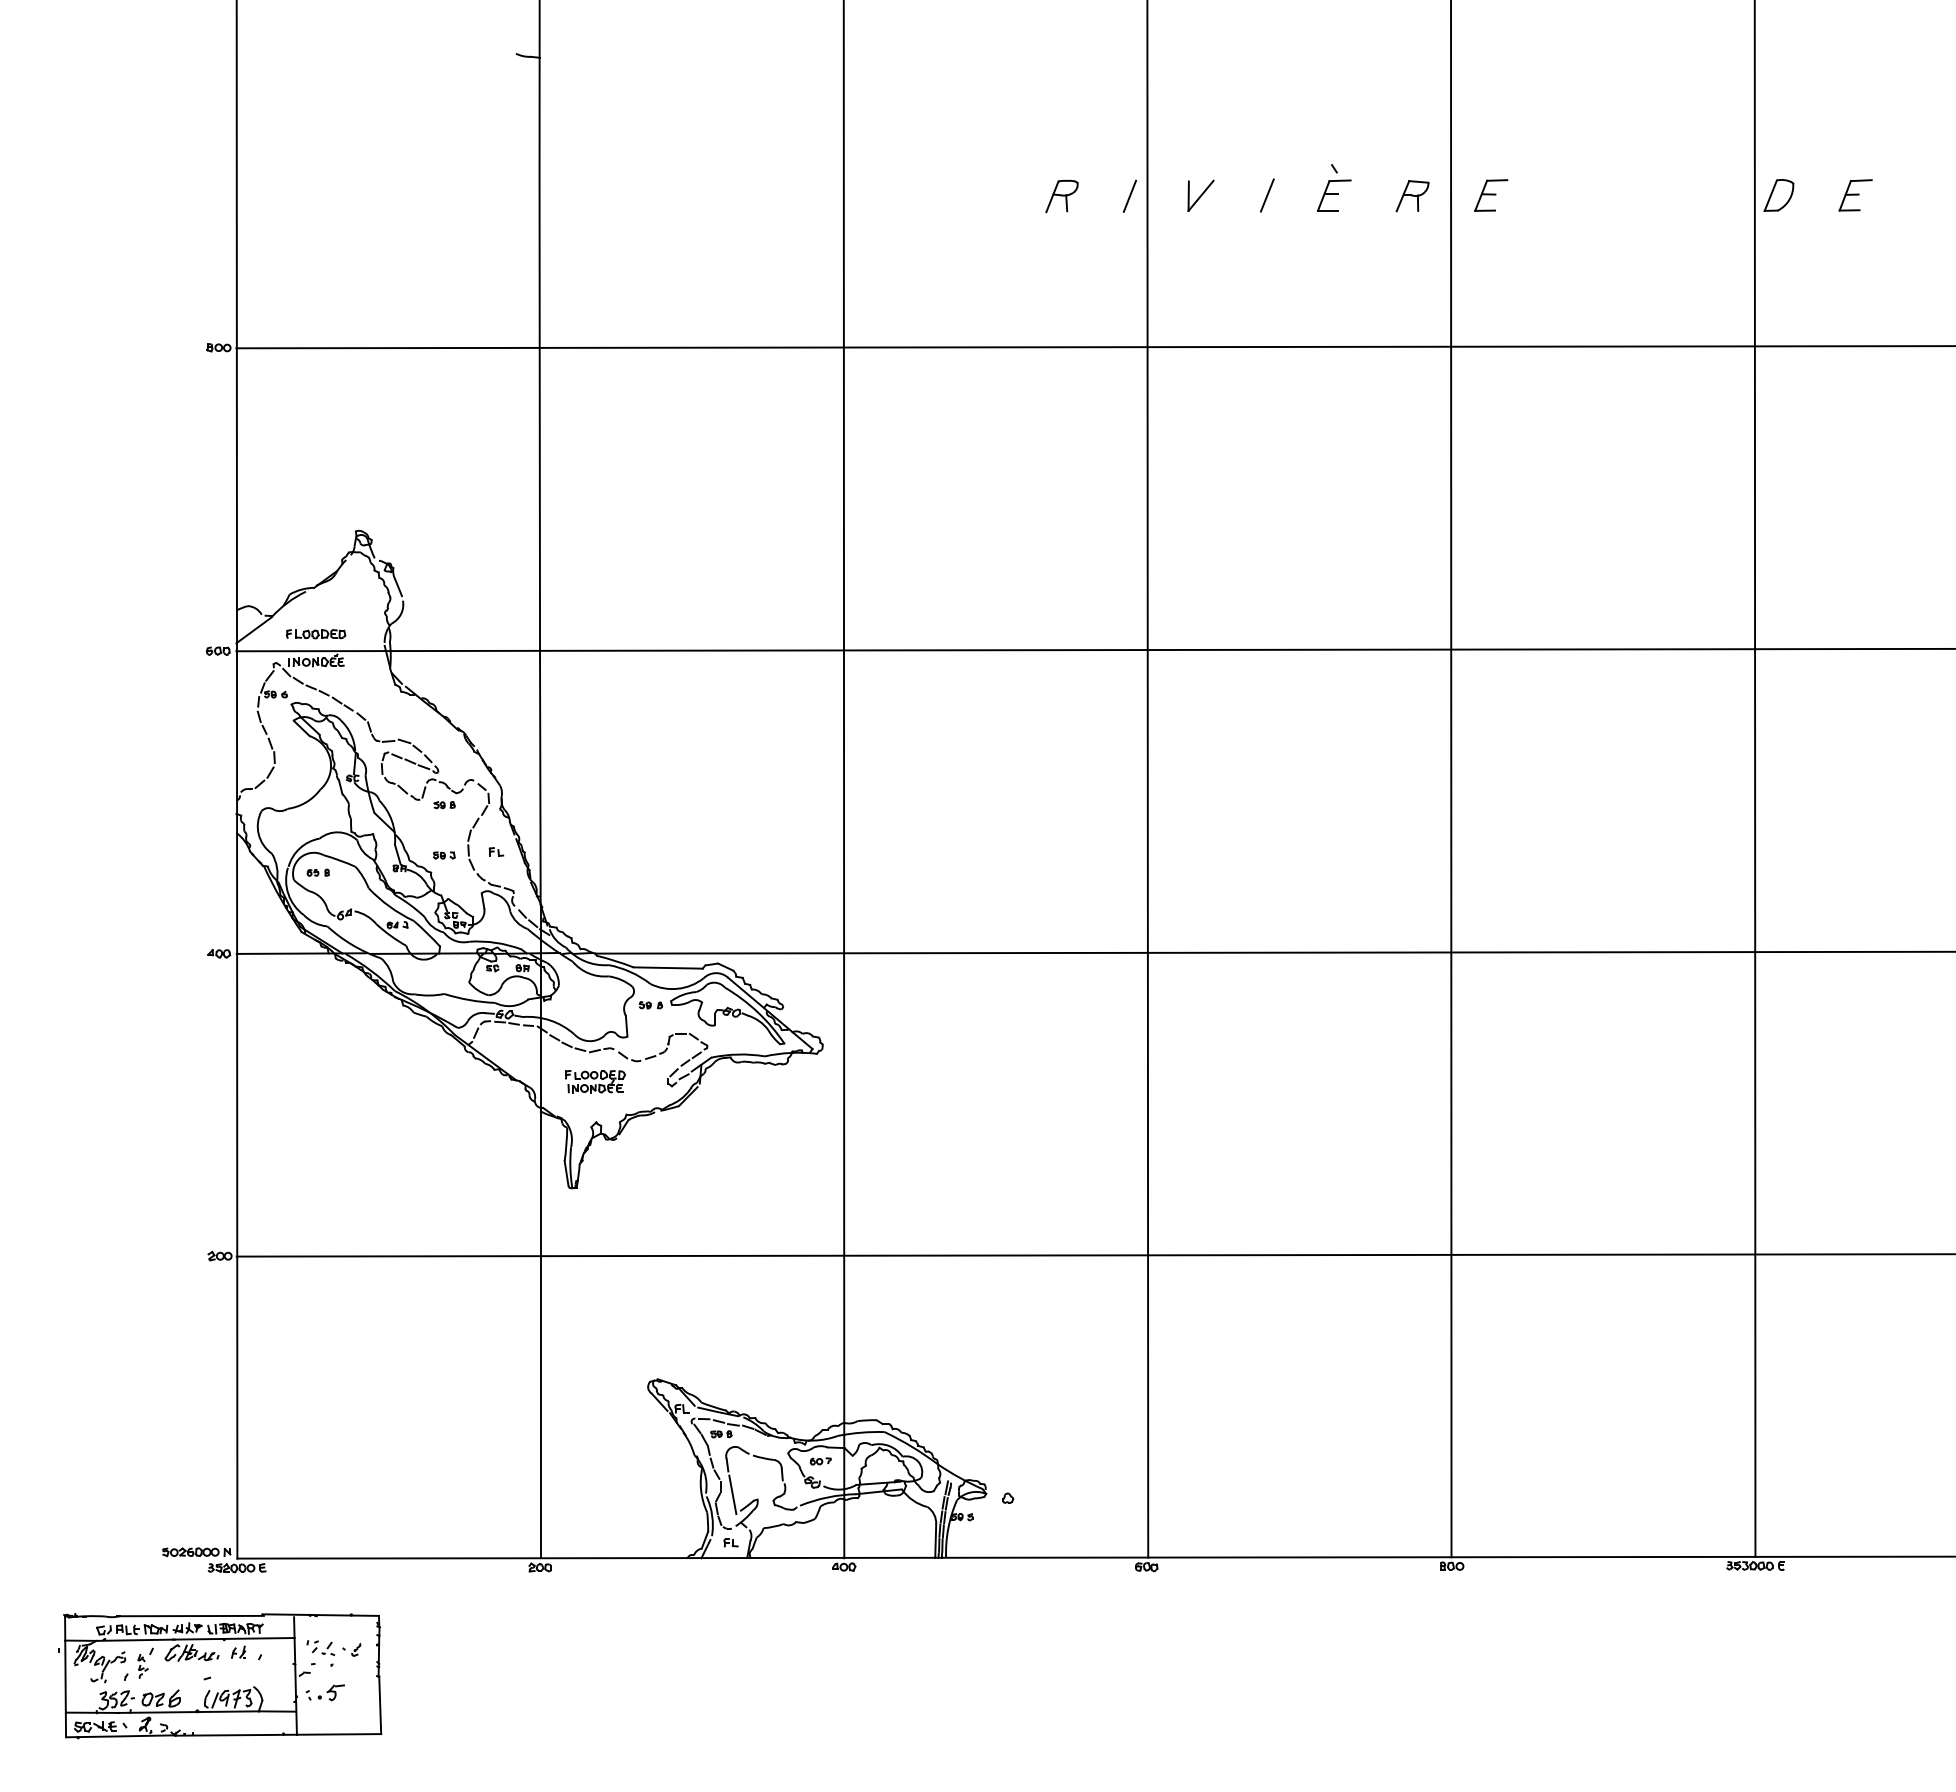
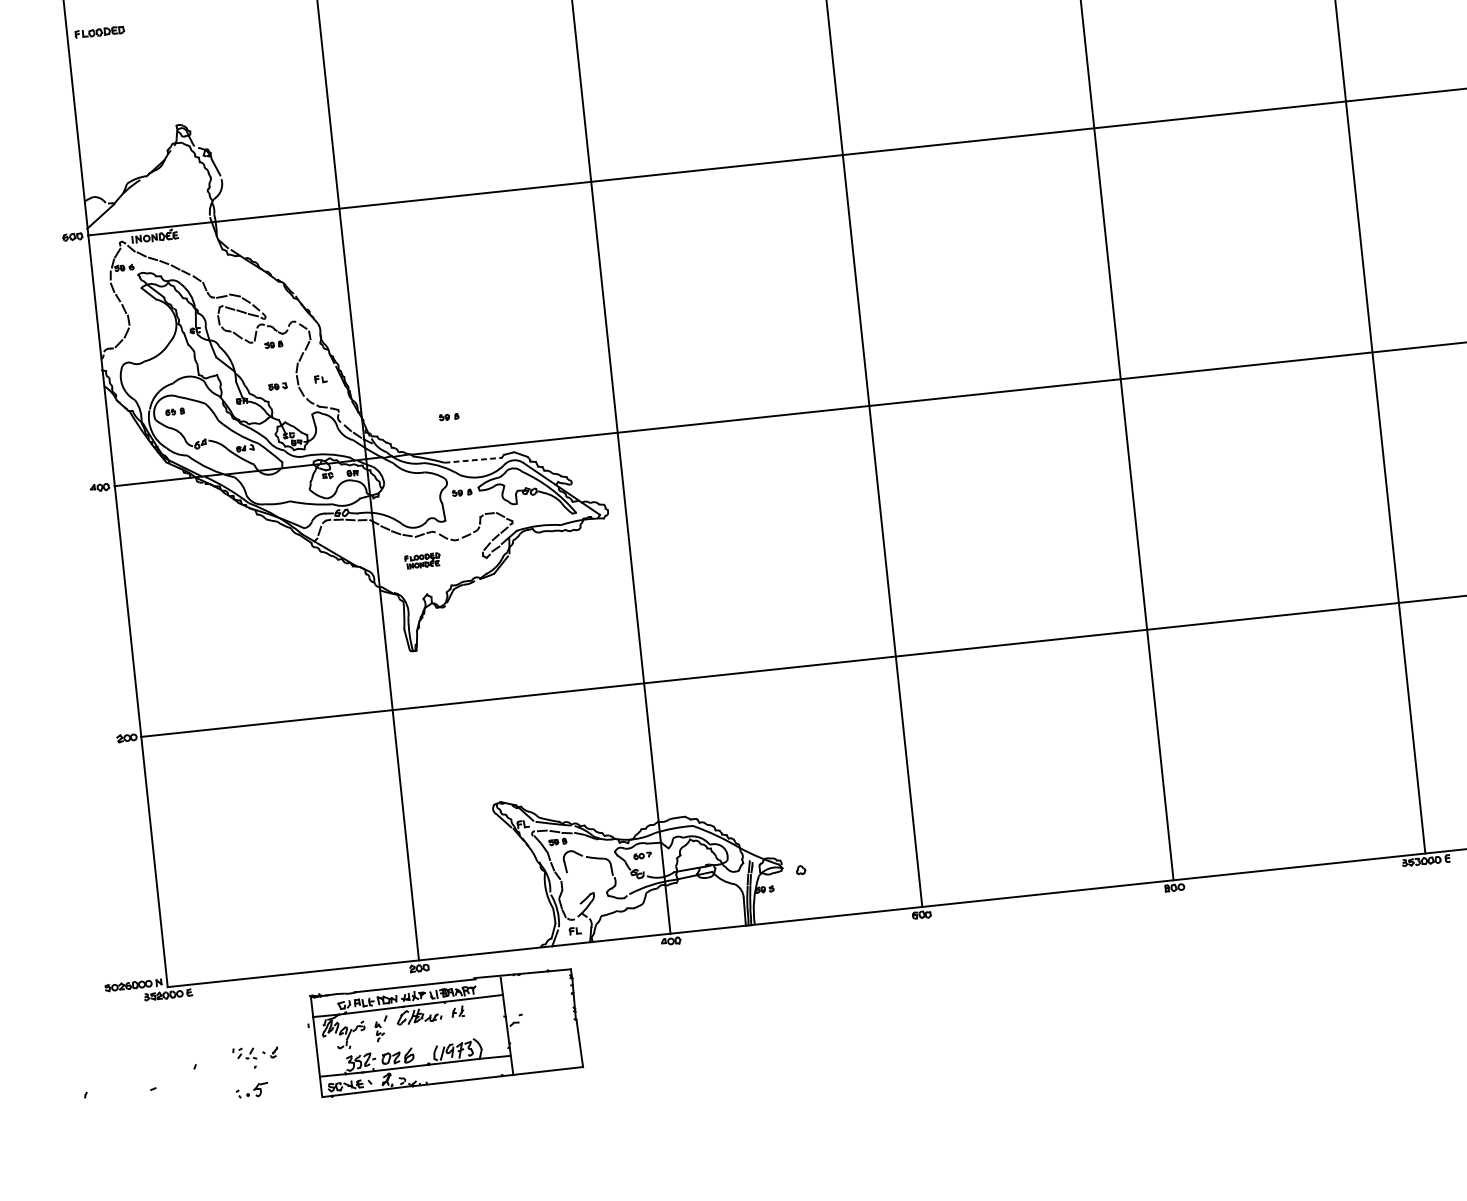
part: (316, 634) -> (100, 32), moved
part: (644, 913) -> (448, 417), added
line: (668, 968) -> (473, 460), solid -> dashed
part: (595, 1081) -> (422, 560), size x0.7
line: (732, 1494) -> (572, 890), removed
part: (220, 1676) -> (444, 1033), moved

